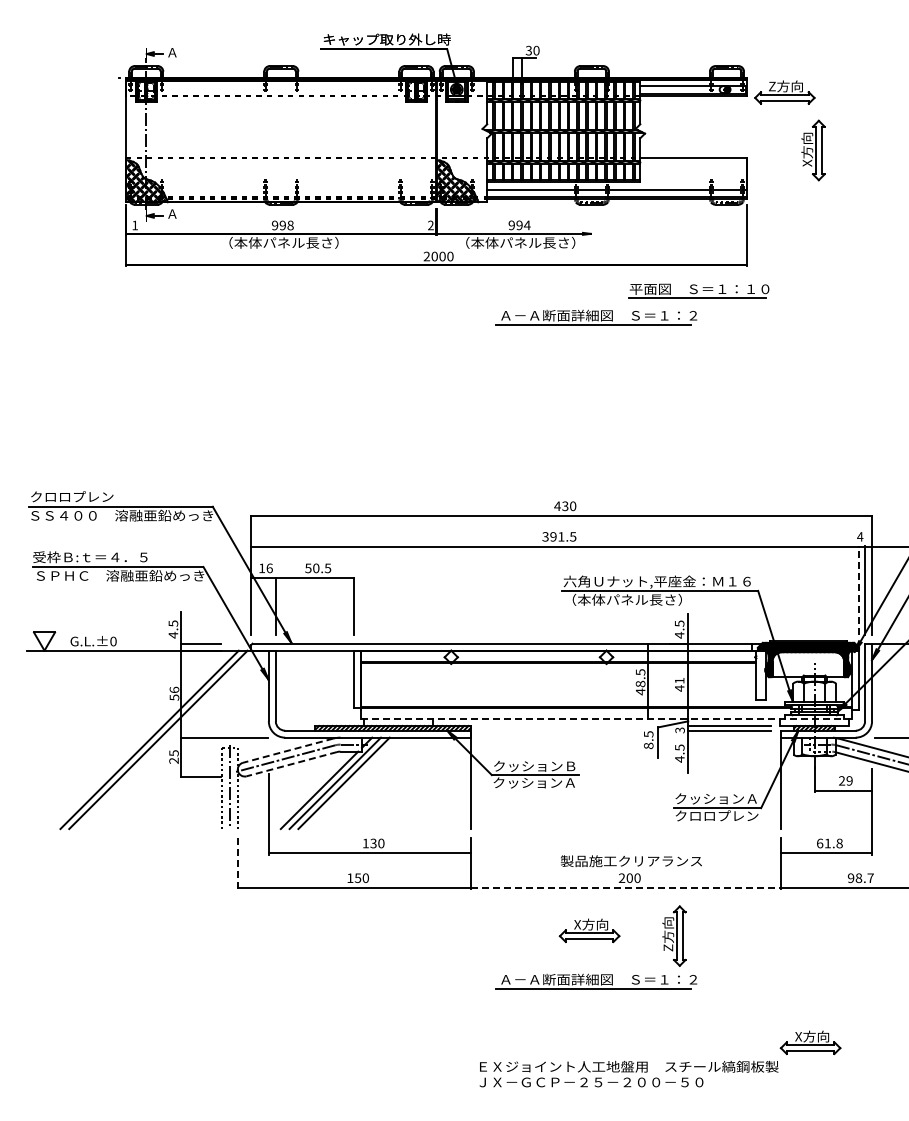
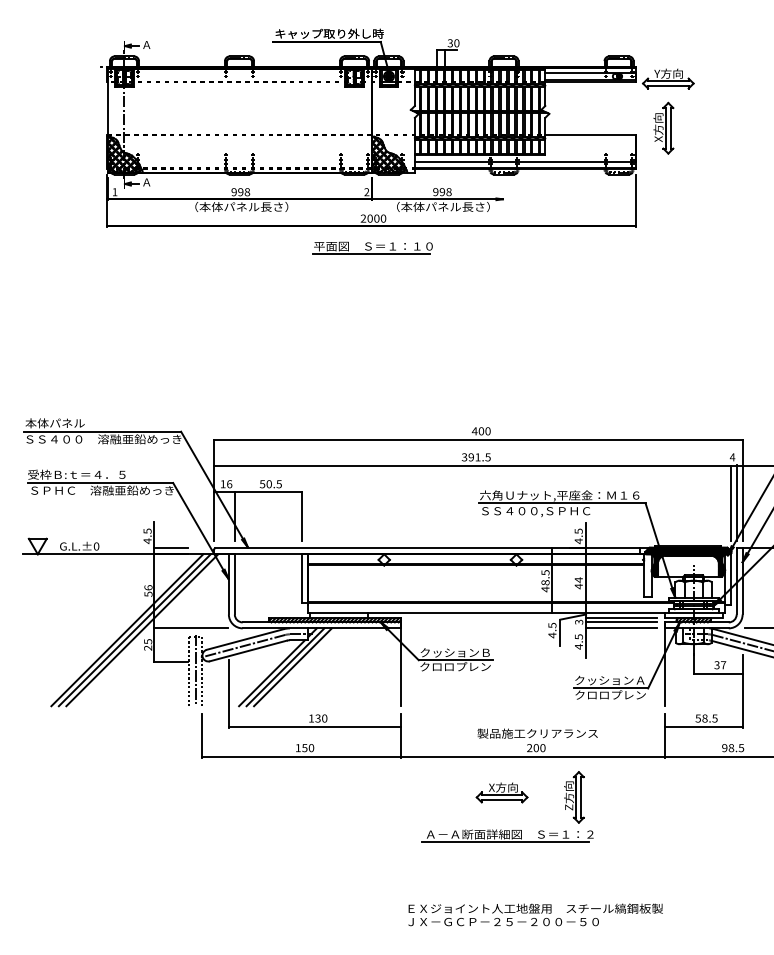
text: (785, 86) -> (668, 73), Z方向 -> Y方向
part: (813, 150) -> (663, 128), moved
text: (526, 225) -> (448, 192), 994 -> 998
part: (698, 290) -> (372, 247), moved
part: (596, 317) -> (507, 270), removed
text: (71, 496) -> (60, 422), クロロプレン -> 本体パネル
text: (565, 505) -> (481, 430), 430 -> 400
line: (858, 590) -> (731, 503), dashed -> solid
text: (629, 600) -> (536, 511), （本体パネル長さ） -> ＳＳ４００,ＳＰＨＣ
text: (679, 680) -> (578, 579), 41 -> 44
line: (606, 719) -> (516, 612), dashed -> solid
line: (729, 737) -> (621, 628), added
line: (167, 739) -> (142, 629), added
text: (648, 745) -> (552, 635), 8.5 -> 4.5
line: (288, 750) -> (245, 639), dashed -> solid
line: (291, 764) -> (248, 651), dashed -> solid
text: (845, 780) -> (720, 664), 29 -> 37
text: (542, 782) -> (461, 666), クッションＡ -> クロロプレン
text: (829, 843) -> (706, 718), 61.8 -> 58.5
line: (237, 863) -> (202, 735), dashed -> solid
text: (870, 878) -> (741, 748), 98.7 -> 98.5
line: (626, 888) -> (533, 756), dashed -> solid
part: (810, 1042) -> (690, 888), removed

